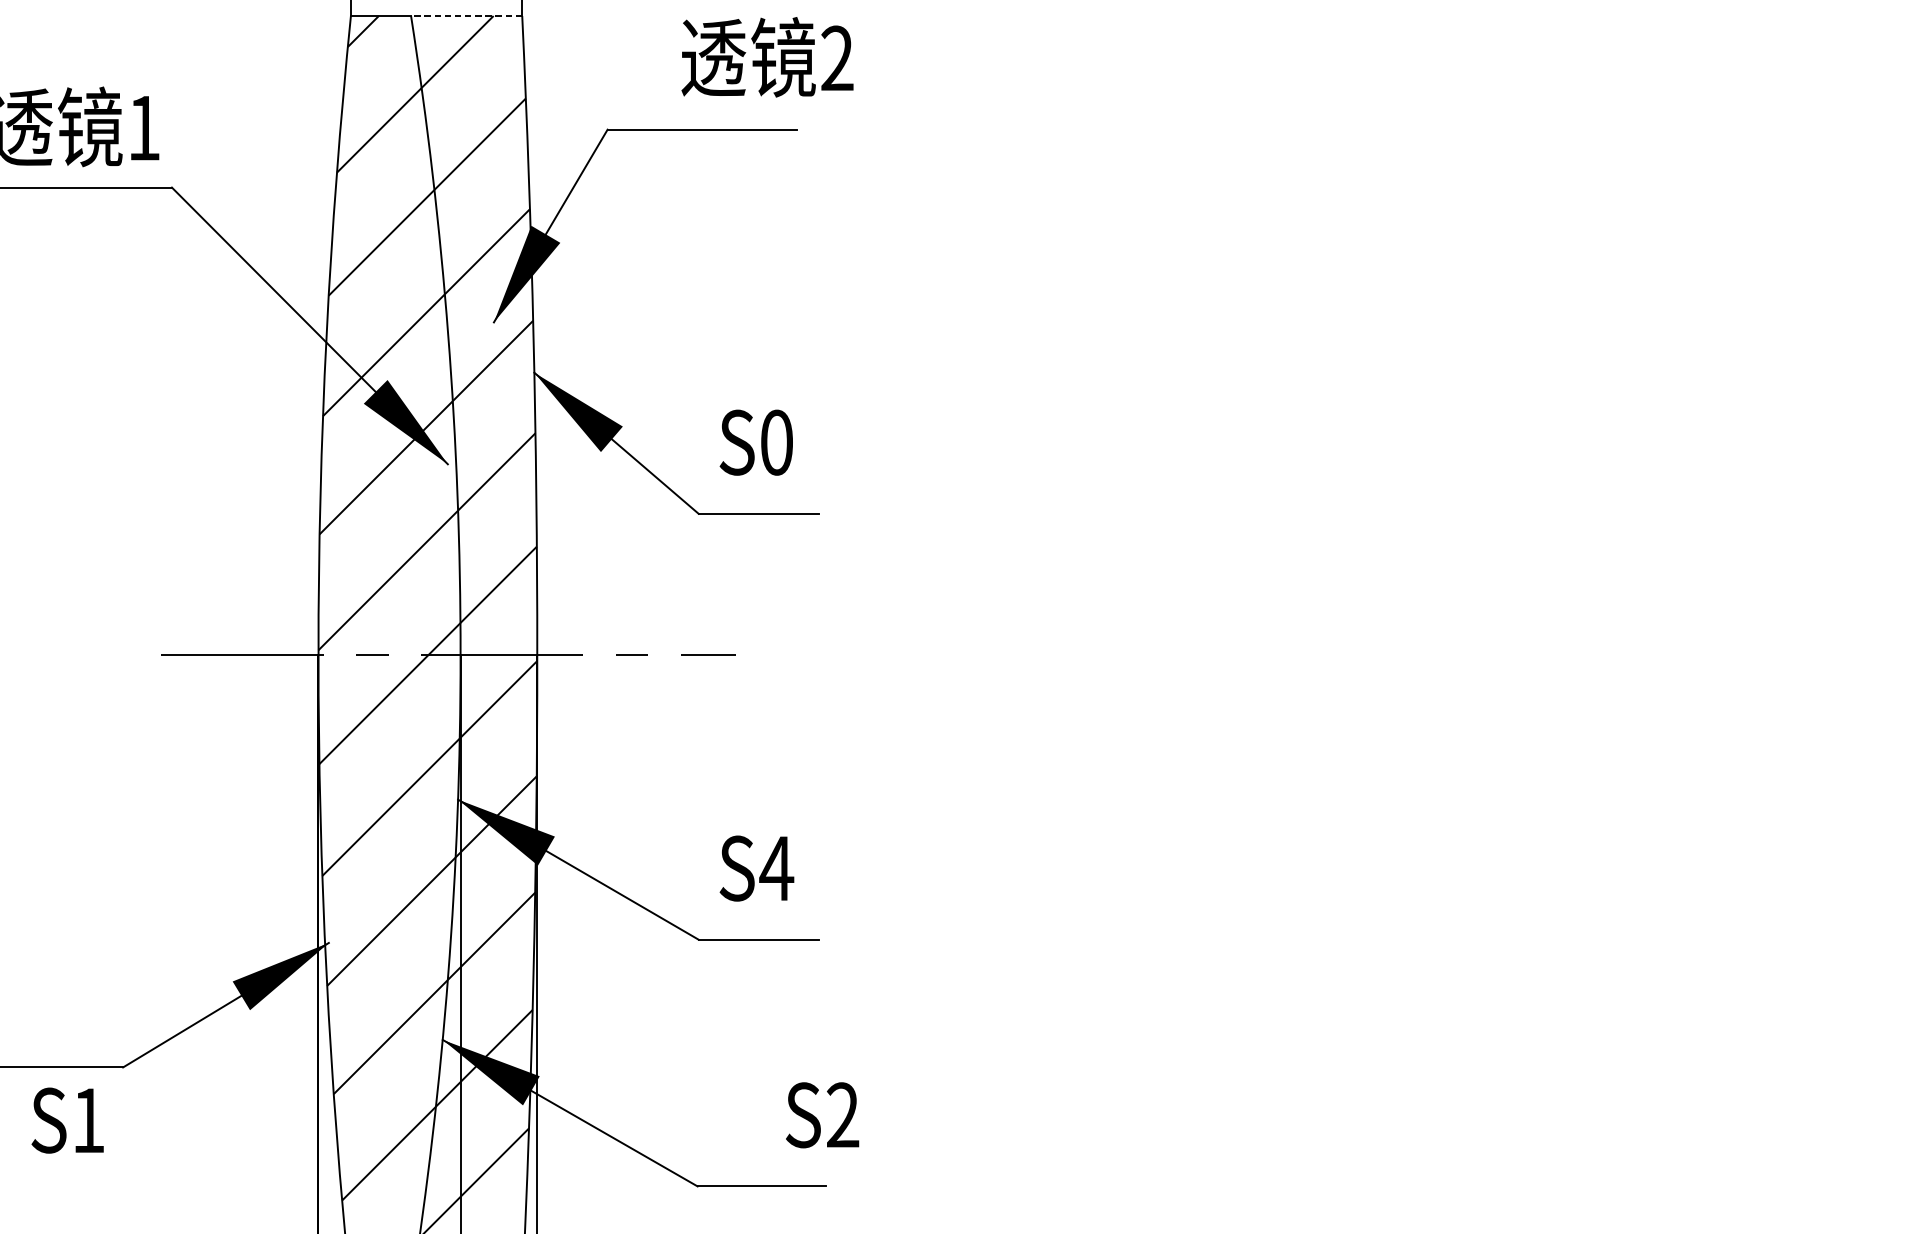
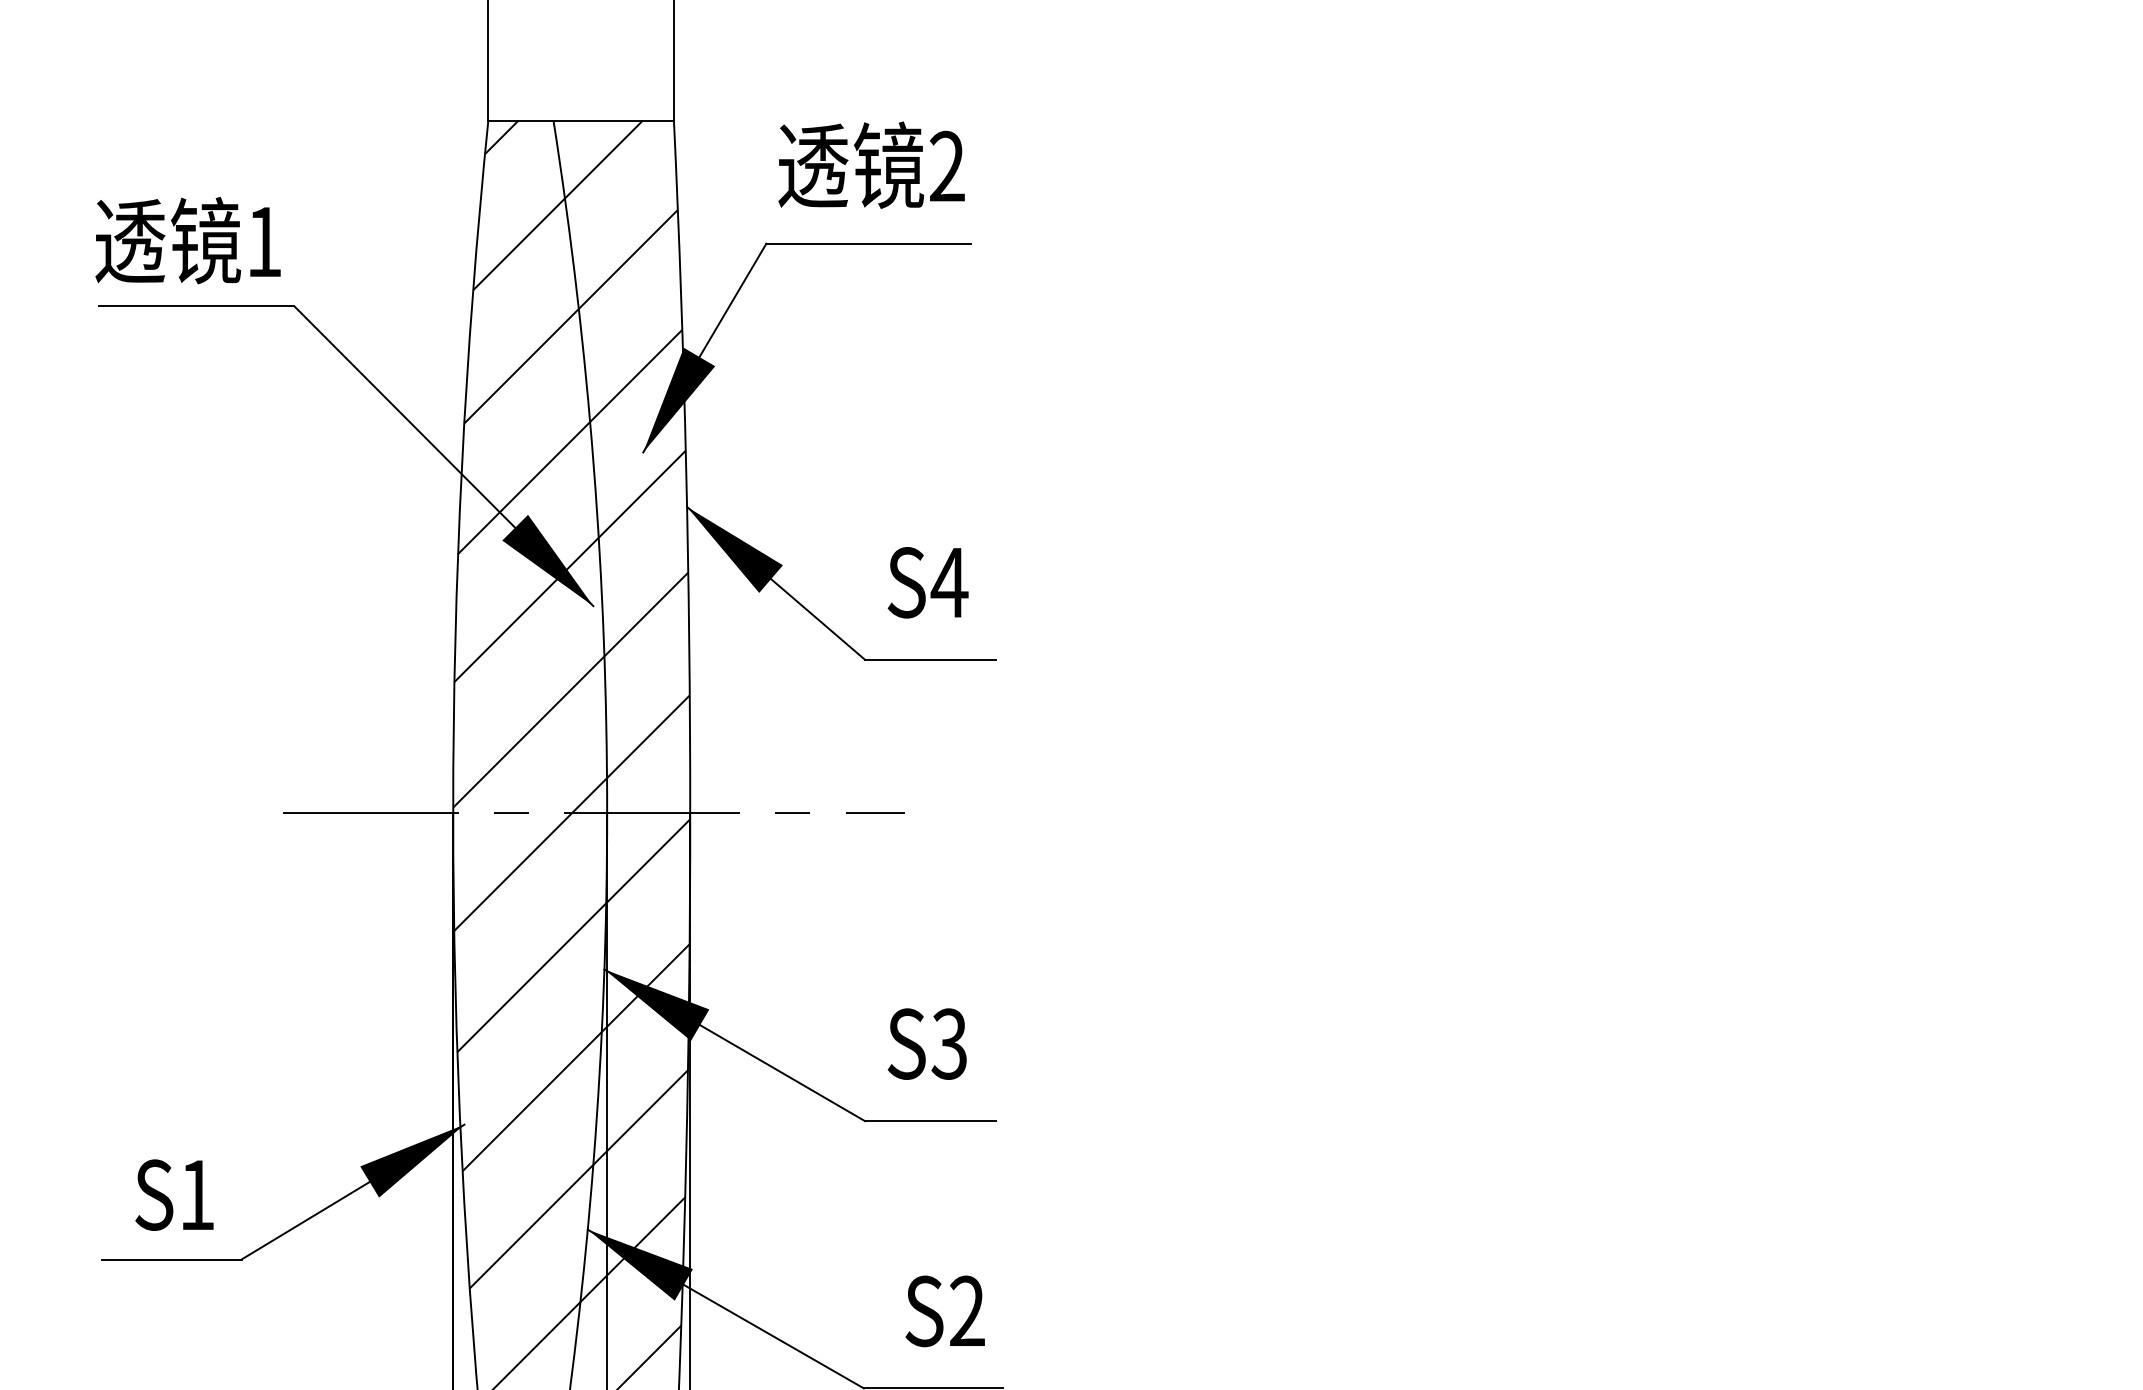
line: (466, 15) -> (613, 120), dashed -> solid
text: (767, 56) -> (871, 164), moved
text: (776, 442) -> (949, 582), S0 -> S4
text: (776, 868) -> (949, 1043), S4 -> S3
text: (821, 1115) -> (944, 1311), moved
text: (67, 1120) -> (174, 1194), moved

